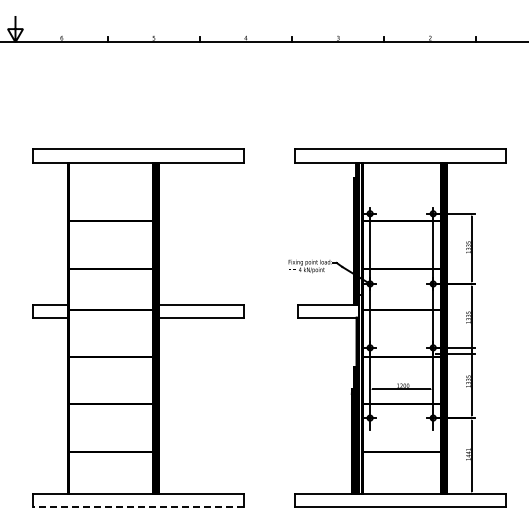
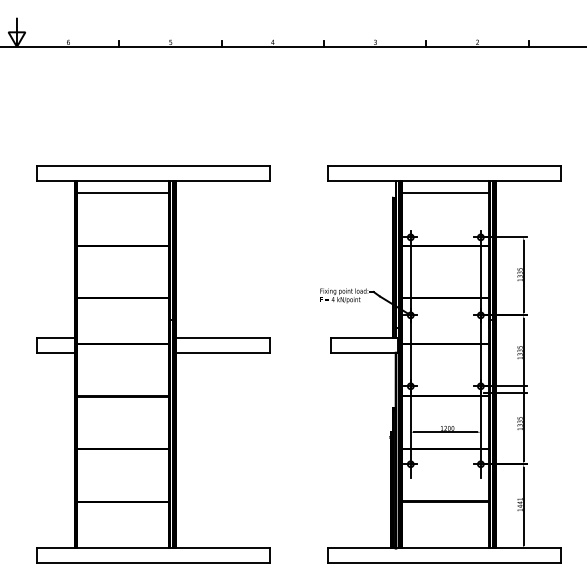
line: (110, 173) -> (122, 192), added
line: (401, 173) -> (445, 192), added
line: (138, 507) -> (153, 563), dashed -> solid

